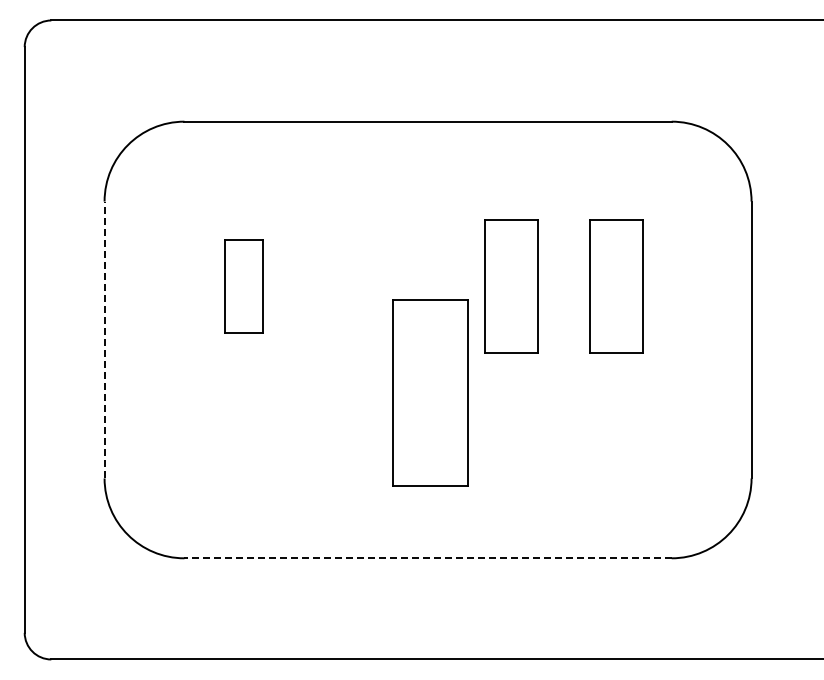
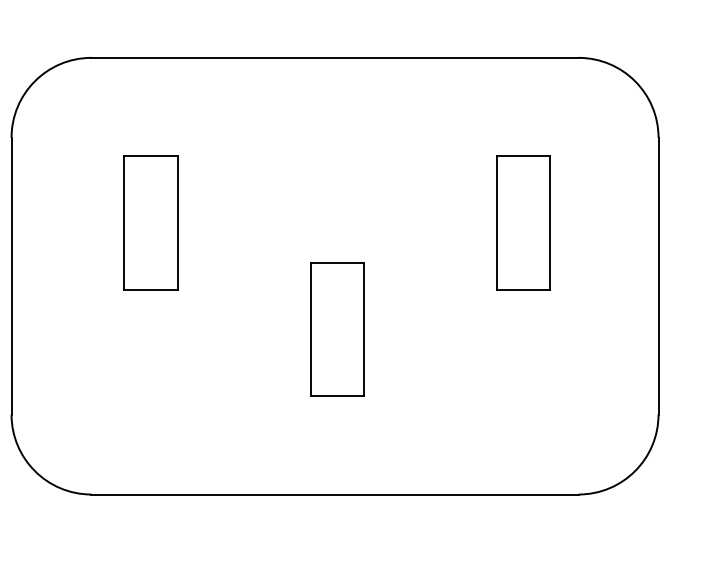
part: (243, 286) -> (150, 222), size x1.43
part: (511, 286) -> (418, 222), removed
line: (104, 339) -> (11, 275), dashed -> solid
part: (430, 393) -> (337, 329), size x0.71
line: (428, 558) -> (335, 494), dashed -> solid

